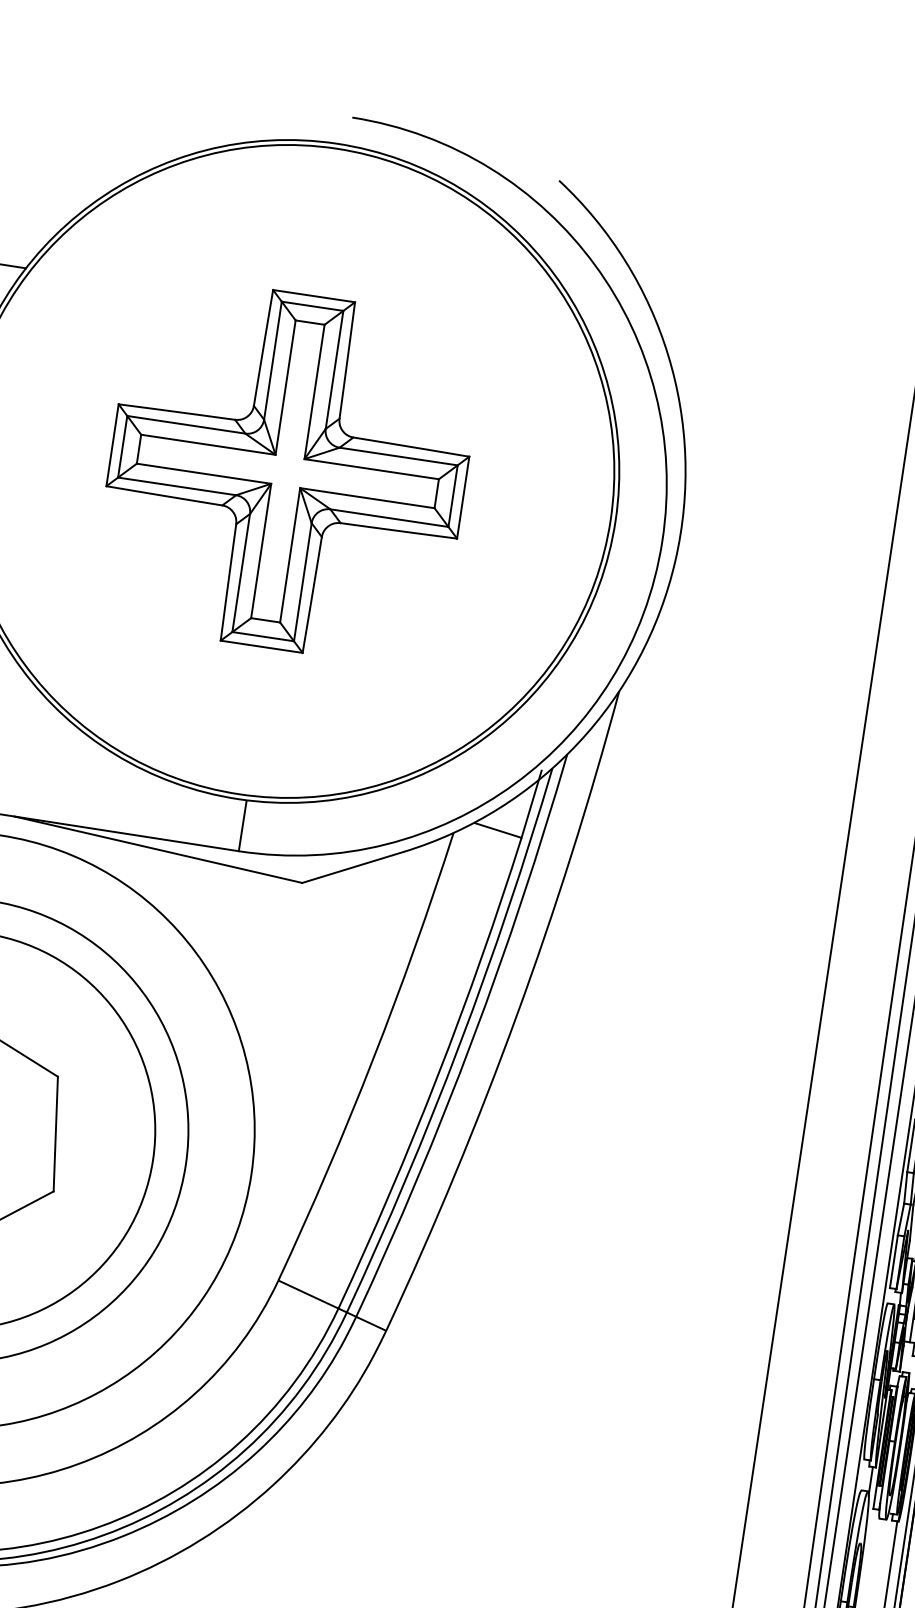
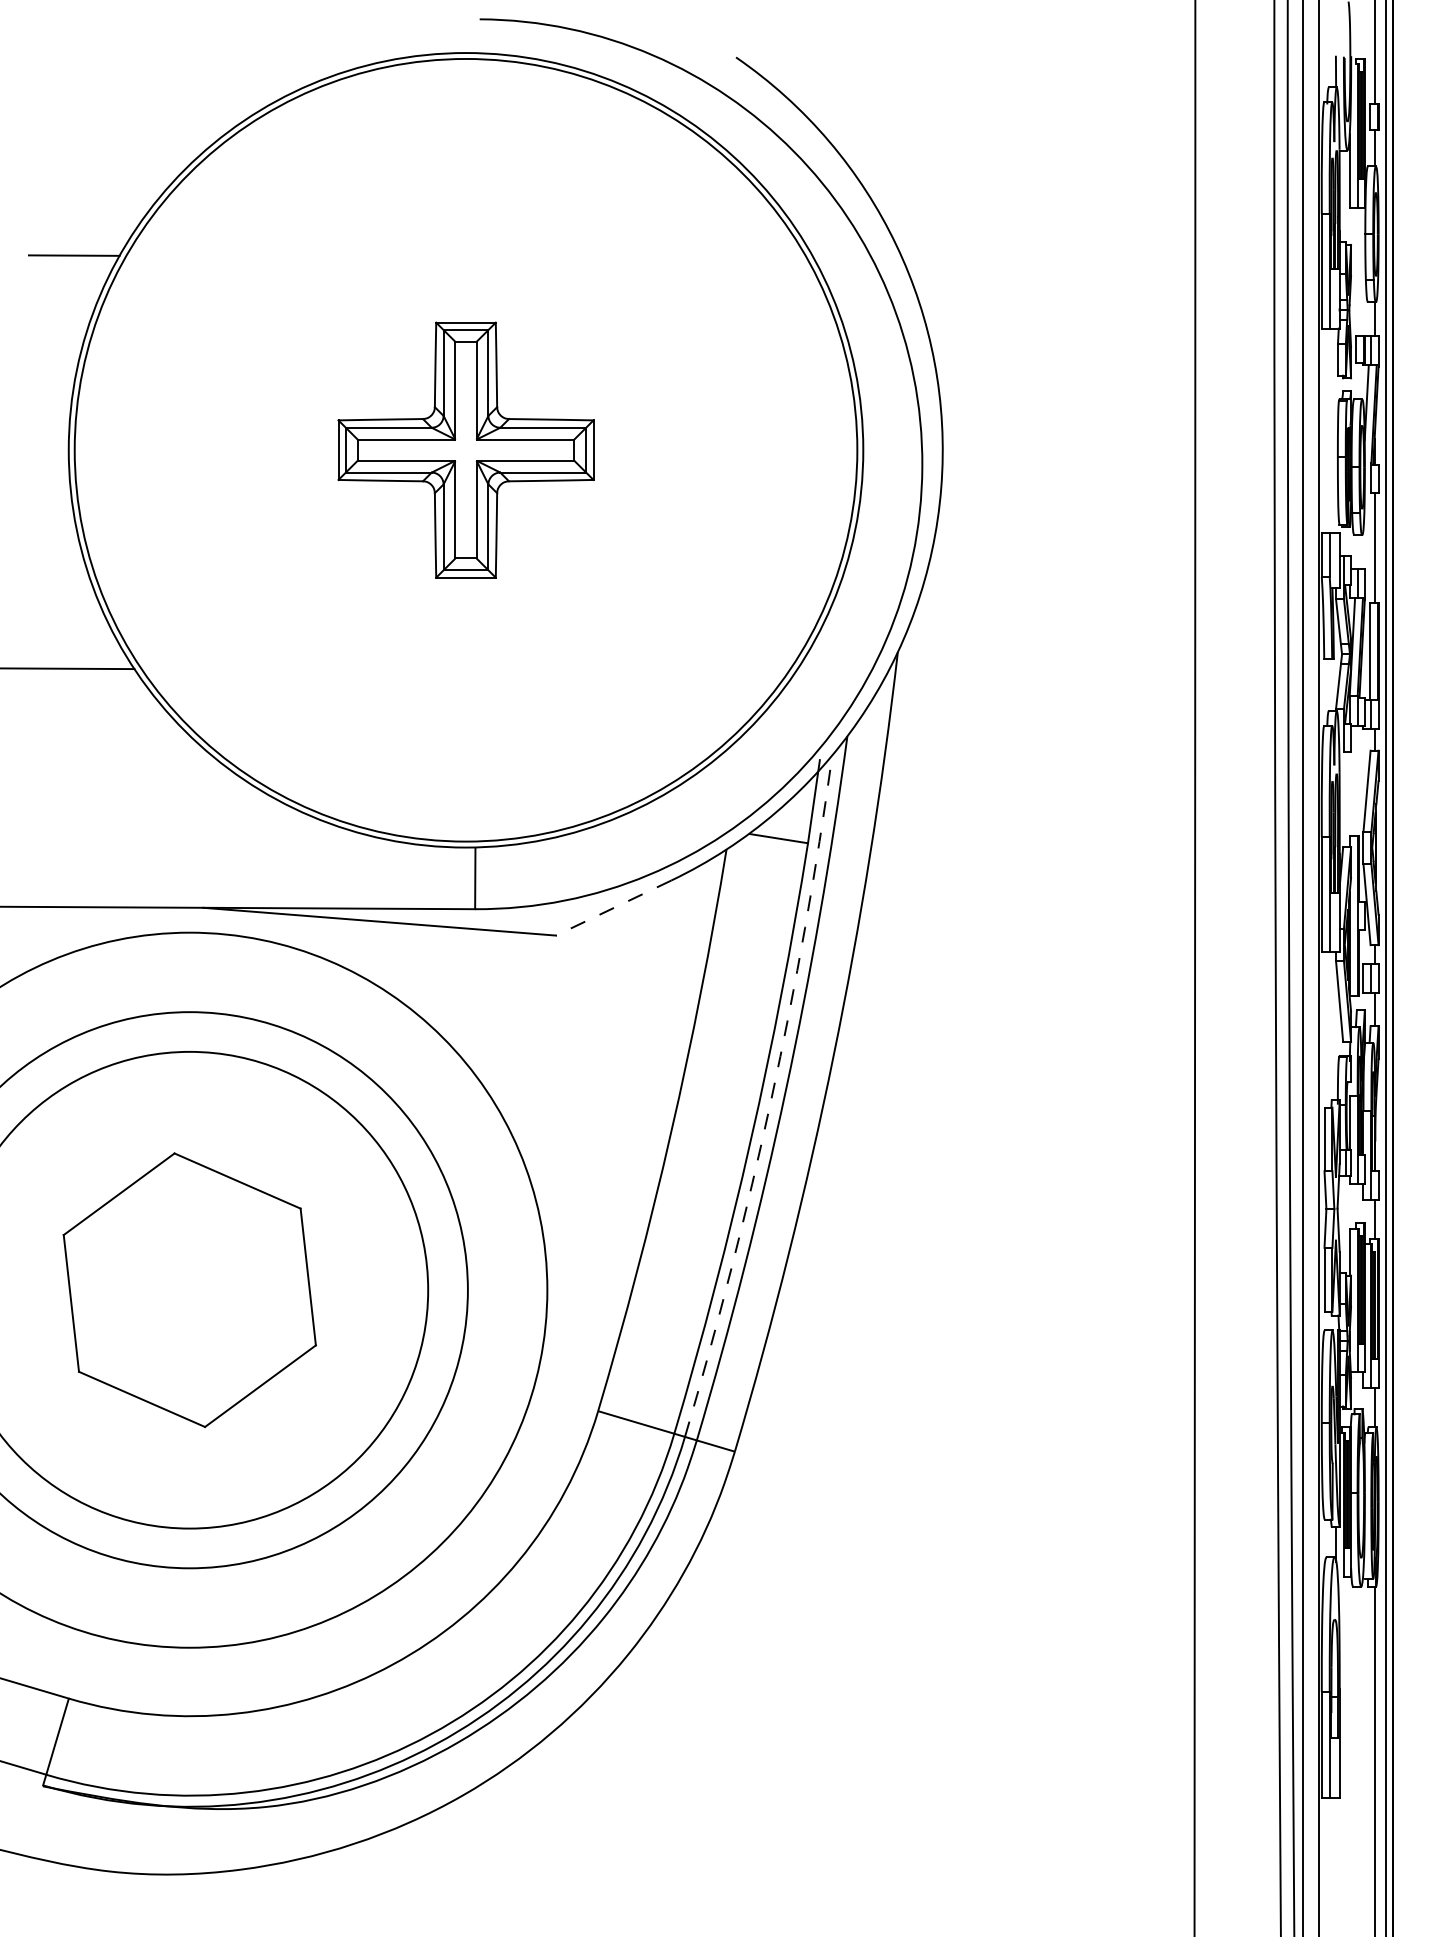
part: (287, 470) -> (465, 449), size x0.6
line: (353, 867) -> (613, 908), solid -> dashed
arc: (459, 1043) -> (771, 1098), solid -> dashed

